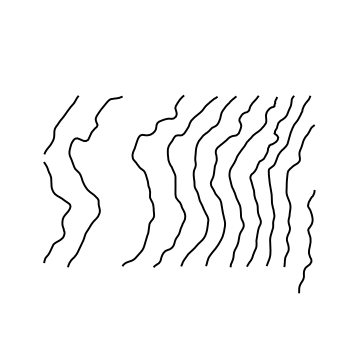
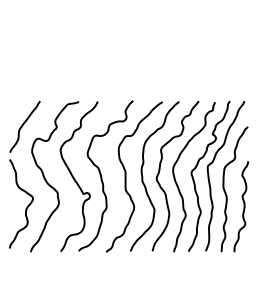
curve: (118, 184) -> (75, 179), added
curve: (309, 241) -> (243, 206), moved

